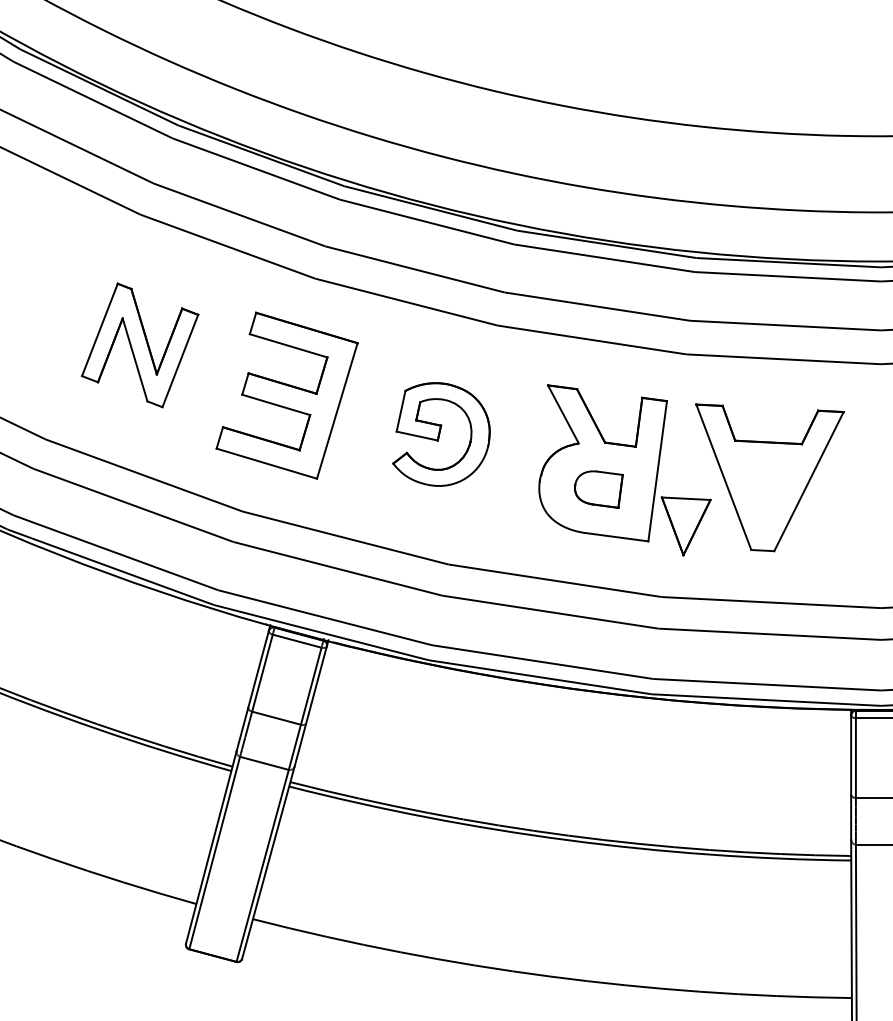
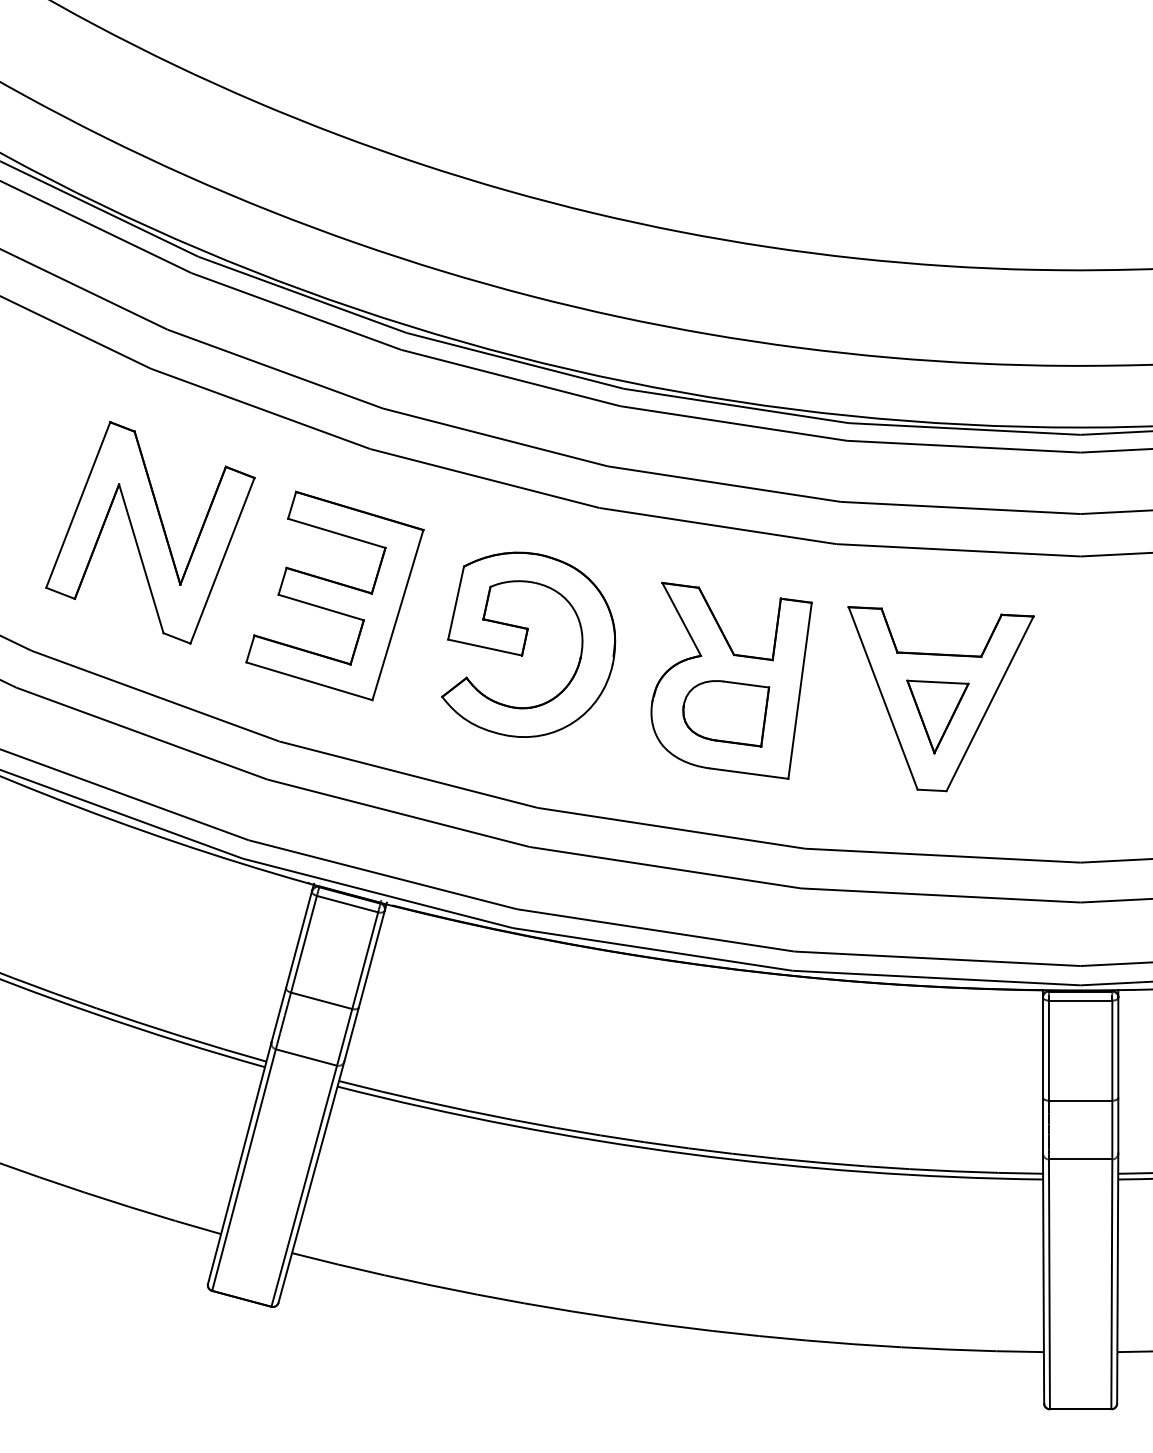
part: (140, 345) -> (150, 532), size x1.43
part: (441, 434) -> (528, 644), size x1.43
part: (599, 489) -> (726, 713), size x1.43
part: (685, 525) -> (937, 716), moved

